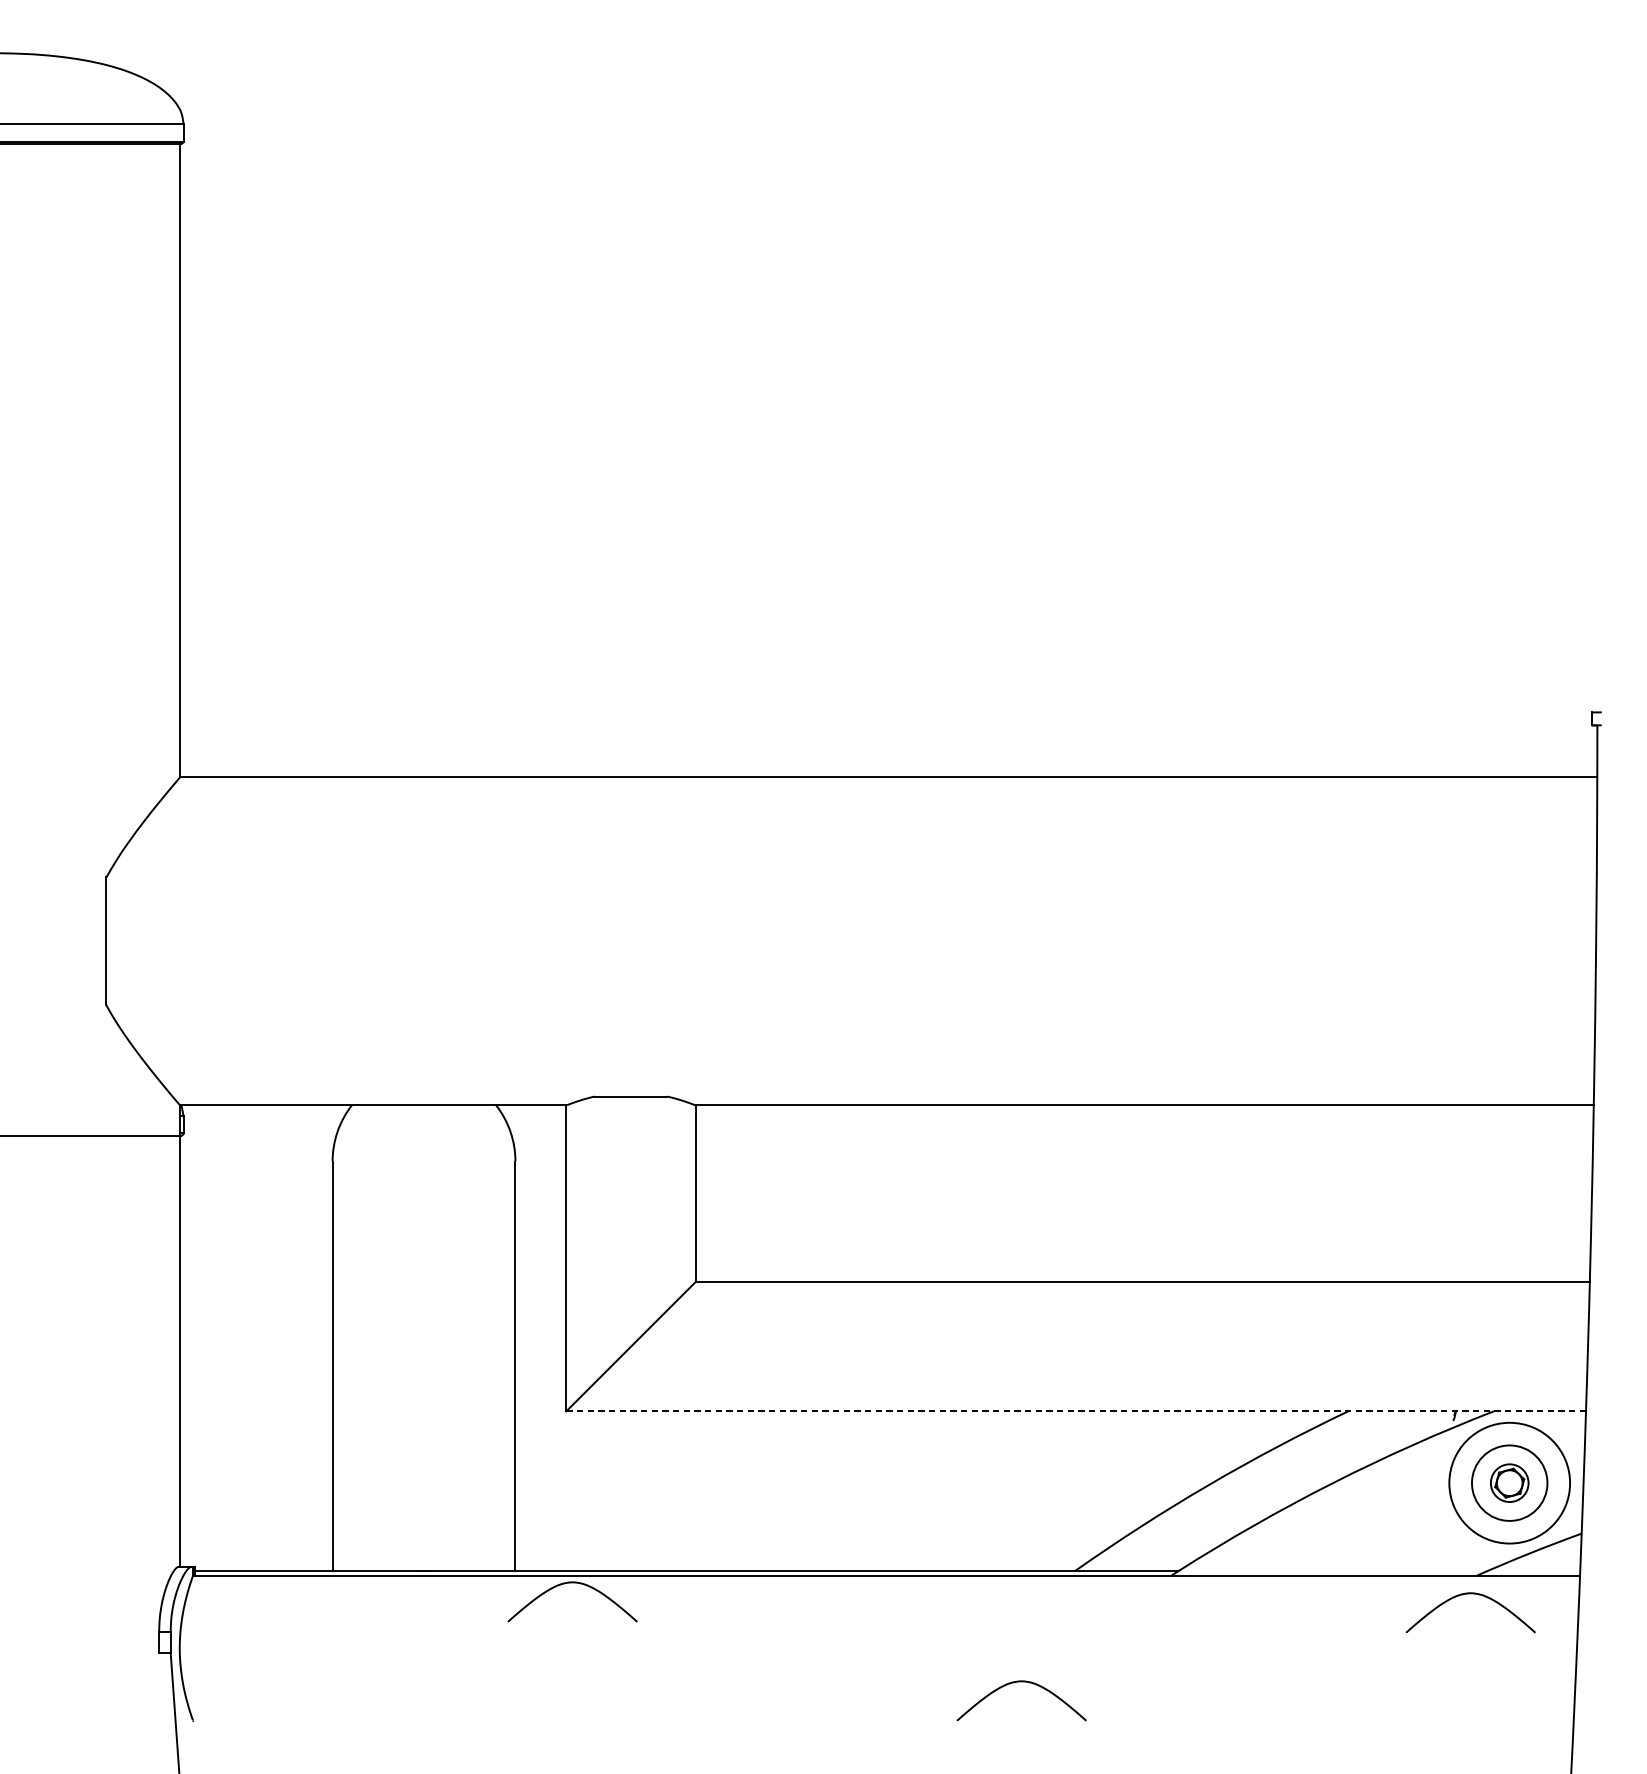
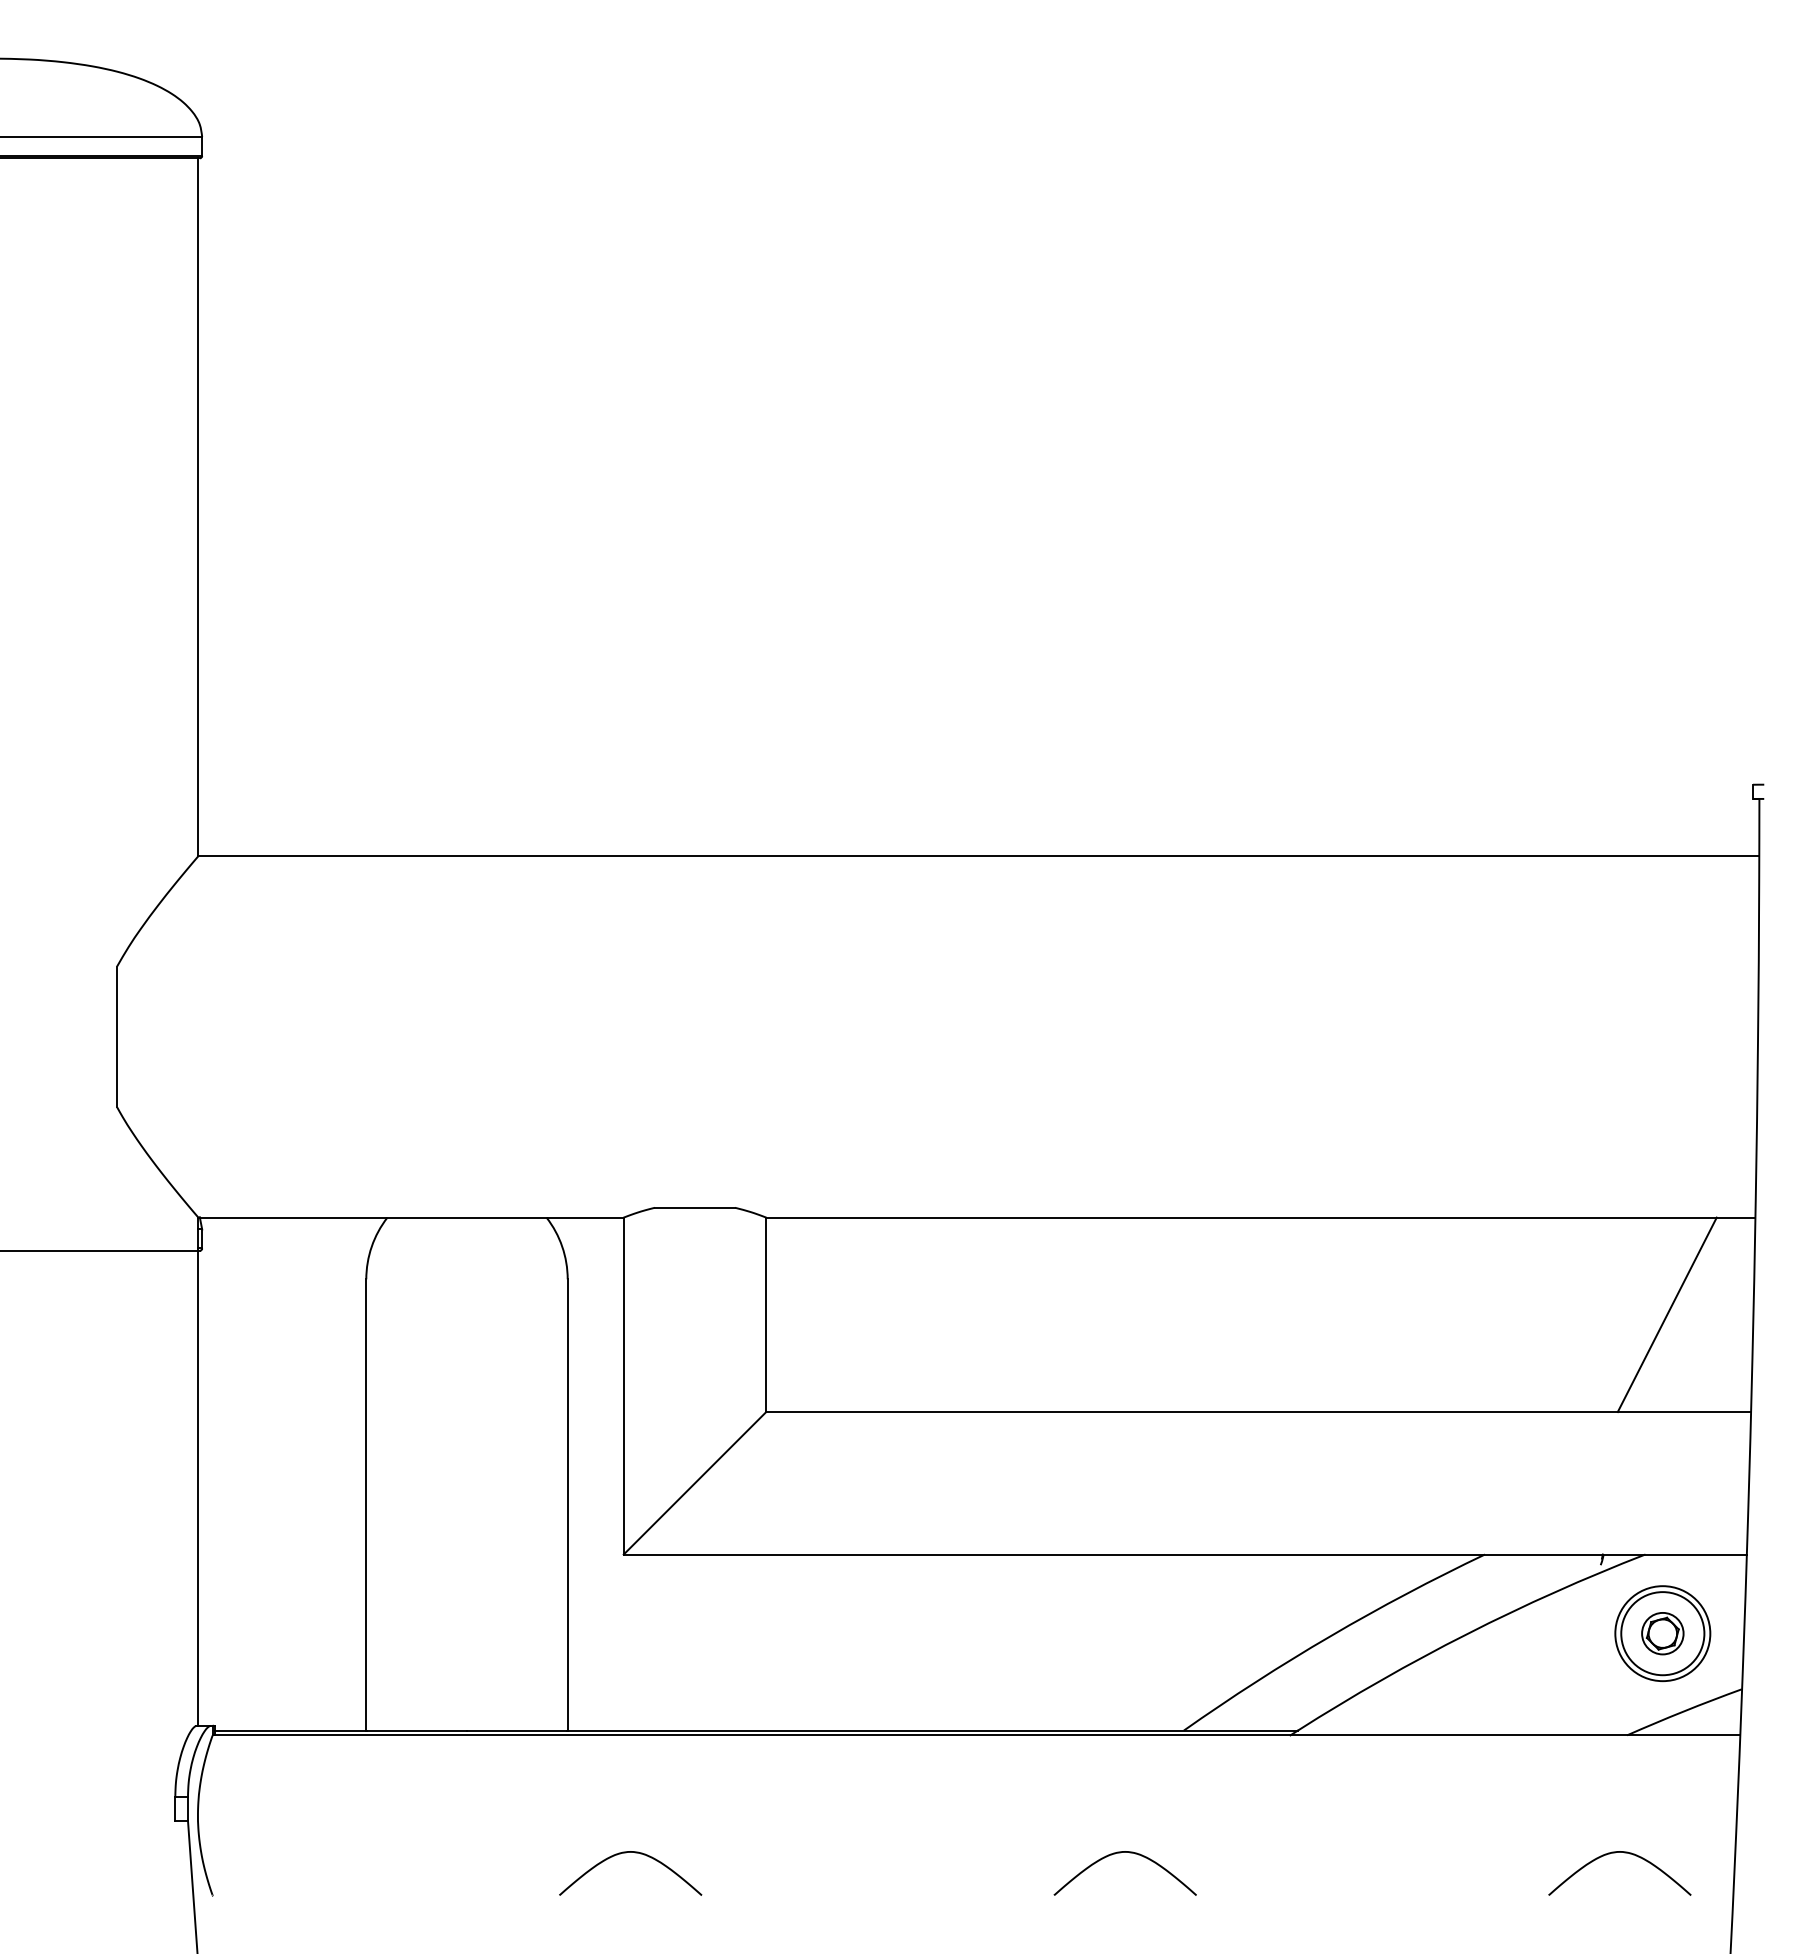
line: (1513, 1193) -> (1666, 1314), added
line: (1076, 1411) -> (1185, 1554), dashed -> solid
circle: (1509, 1483) -> (1662, 1633), size x0.71
curve: (568, 1583) -> (626, 1853), moved
curve: (1466, 1594) -> (1615, 1853), moved

